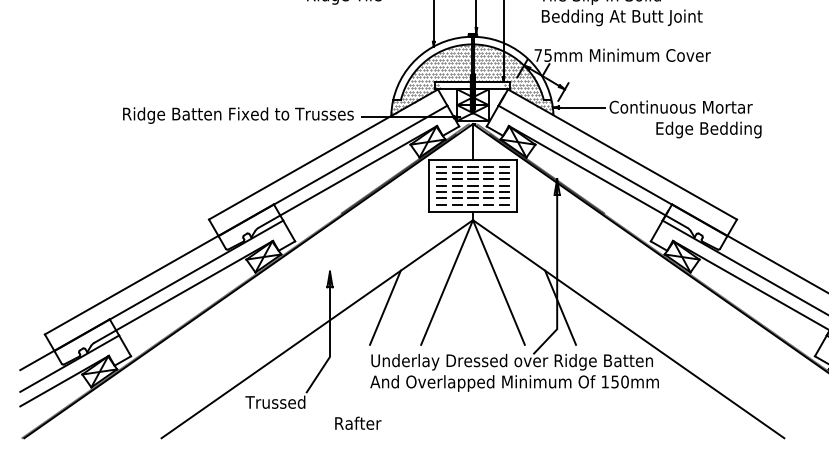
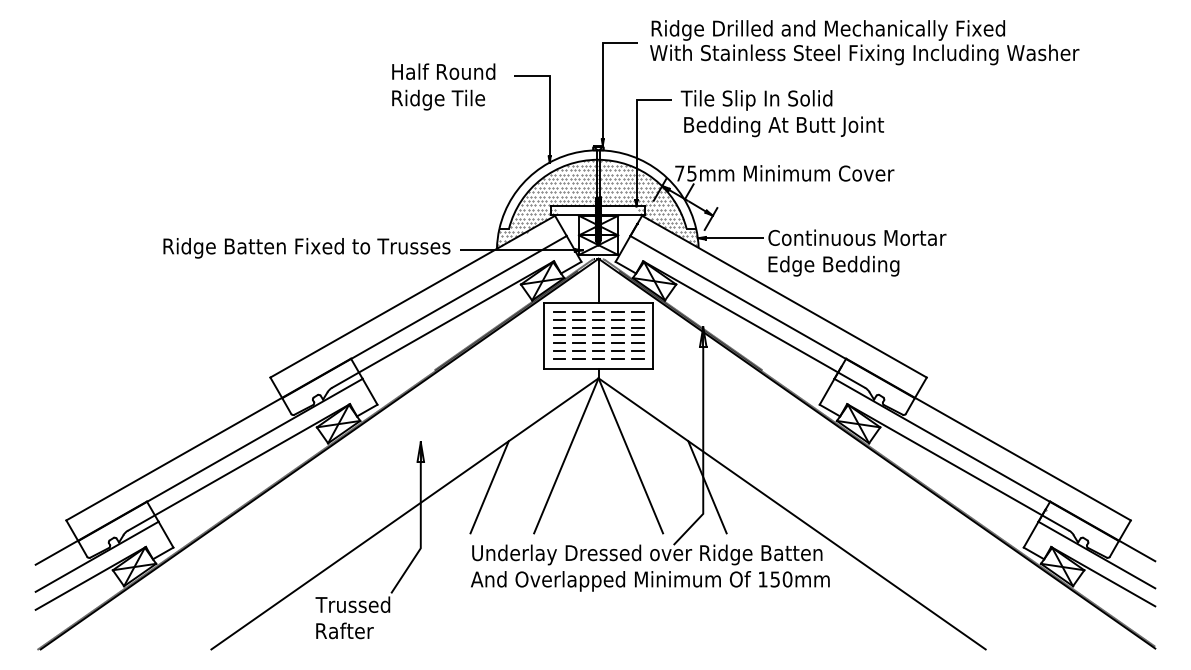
text: (708, 129) -> (833, 265), moved
text: (357, 422) -> (344, 630), moved

